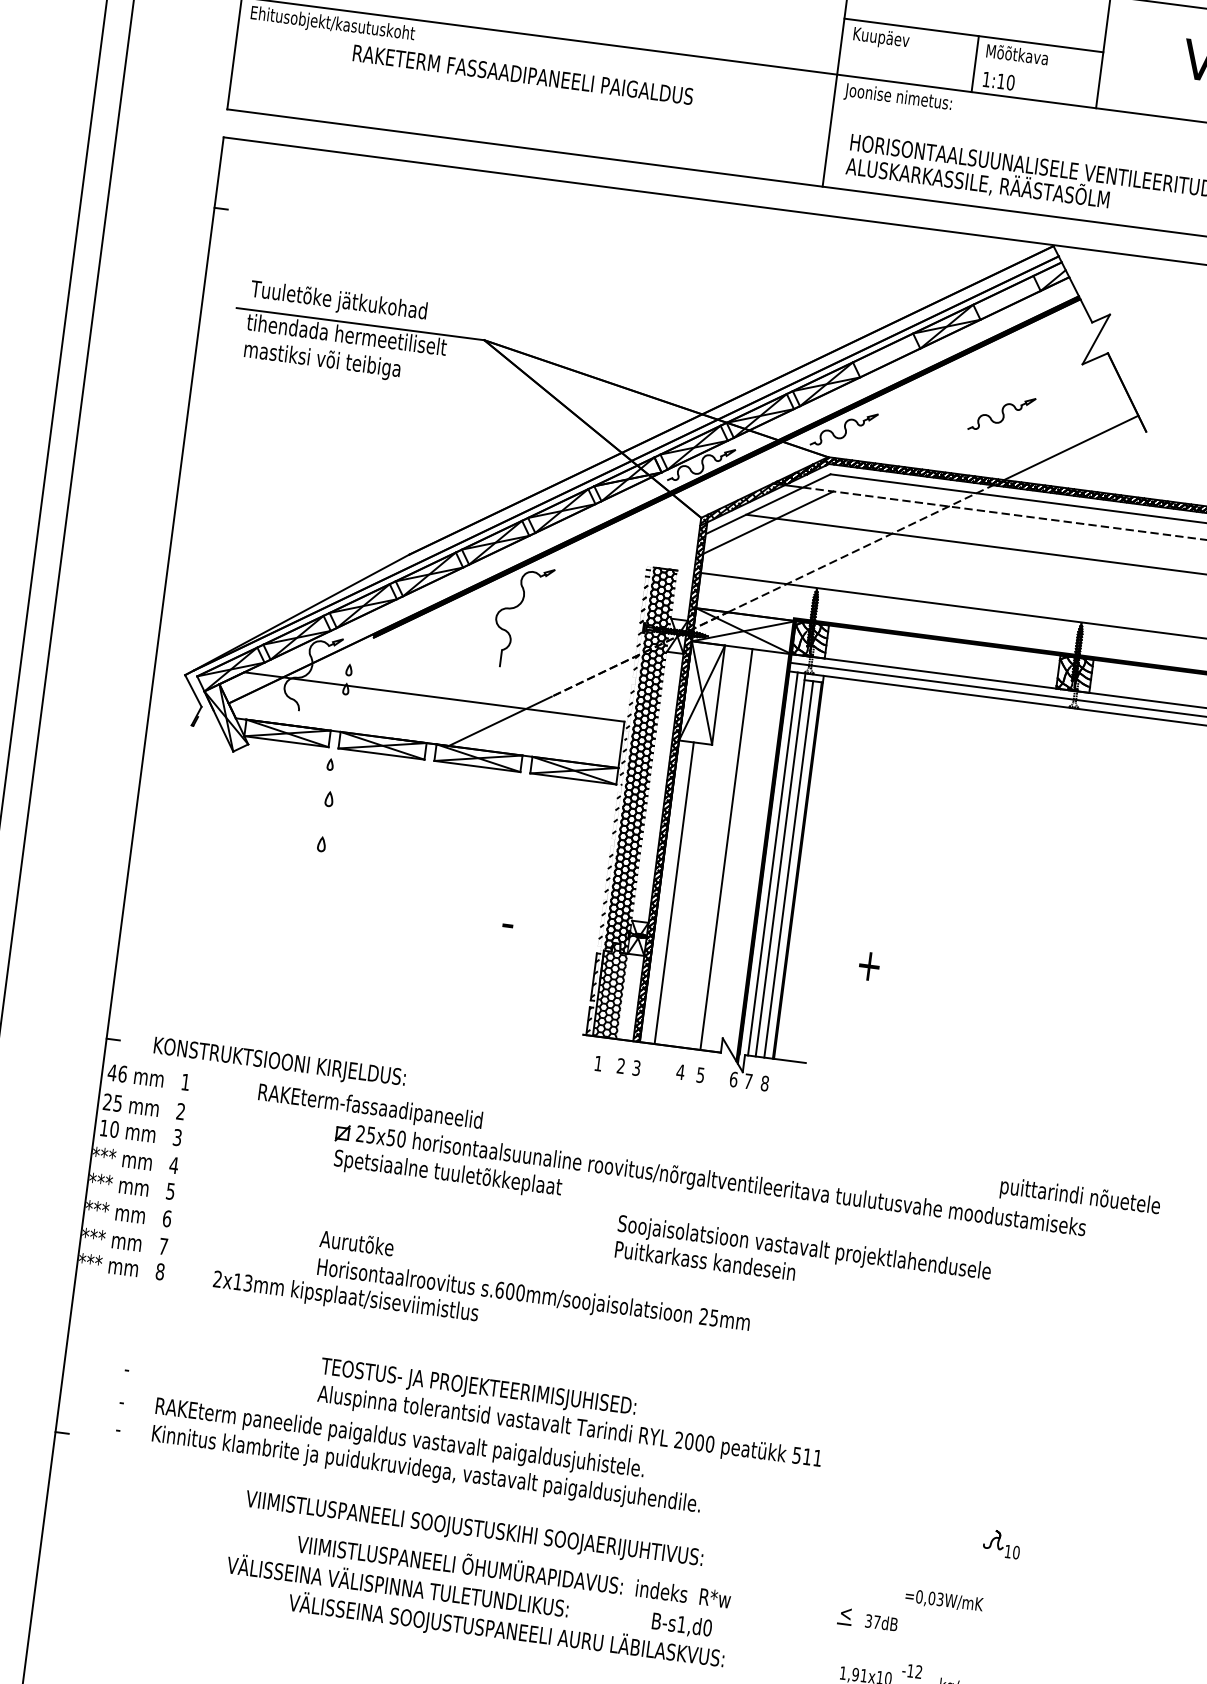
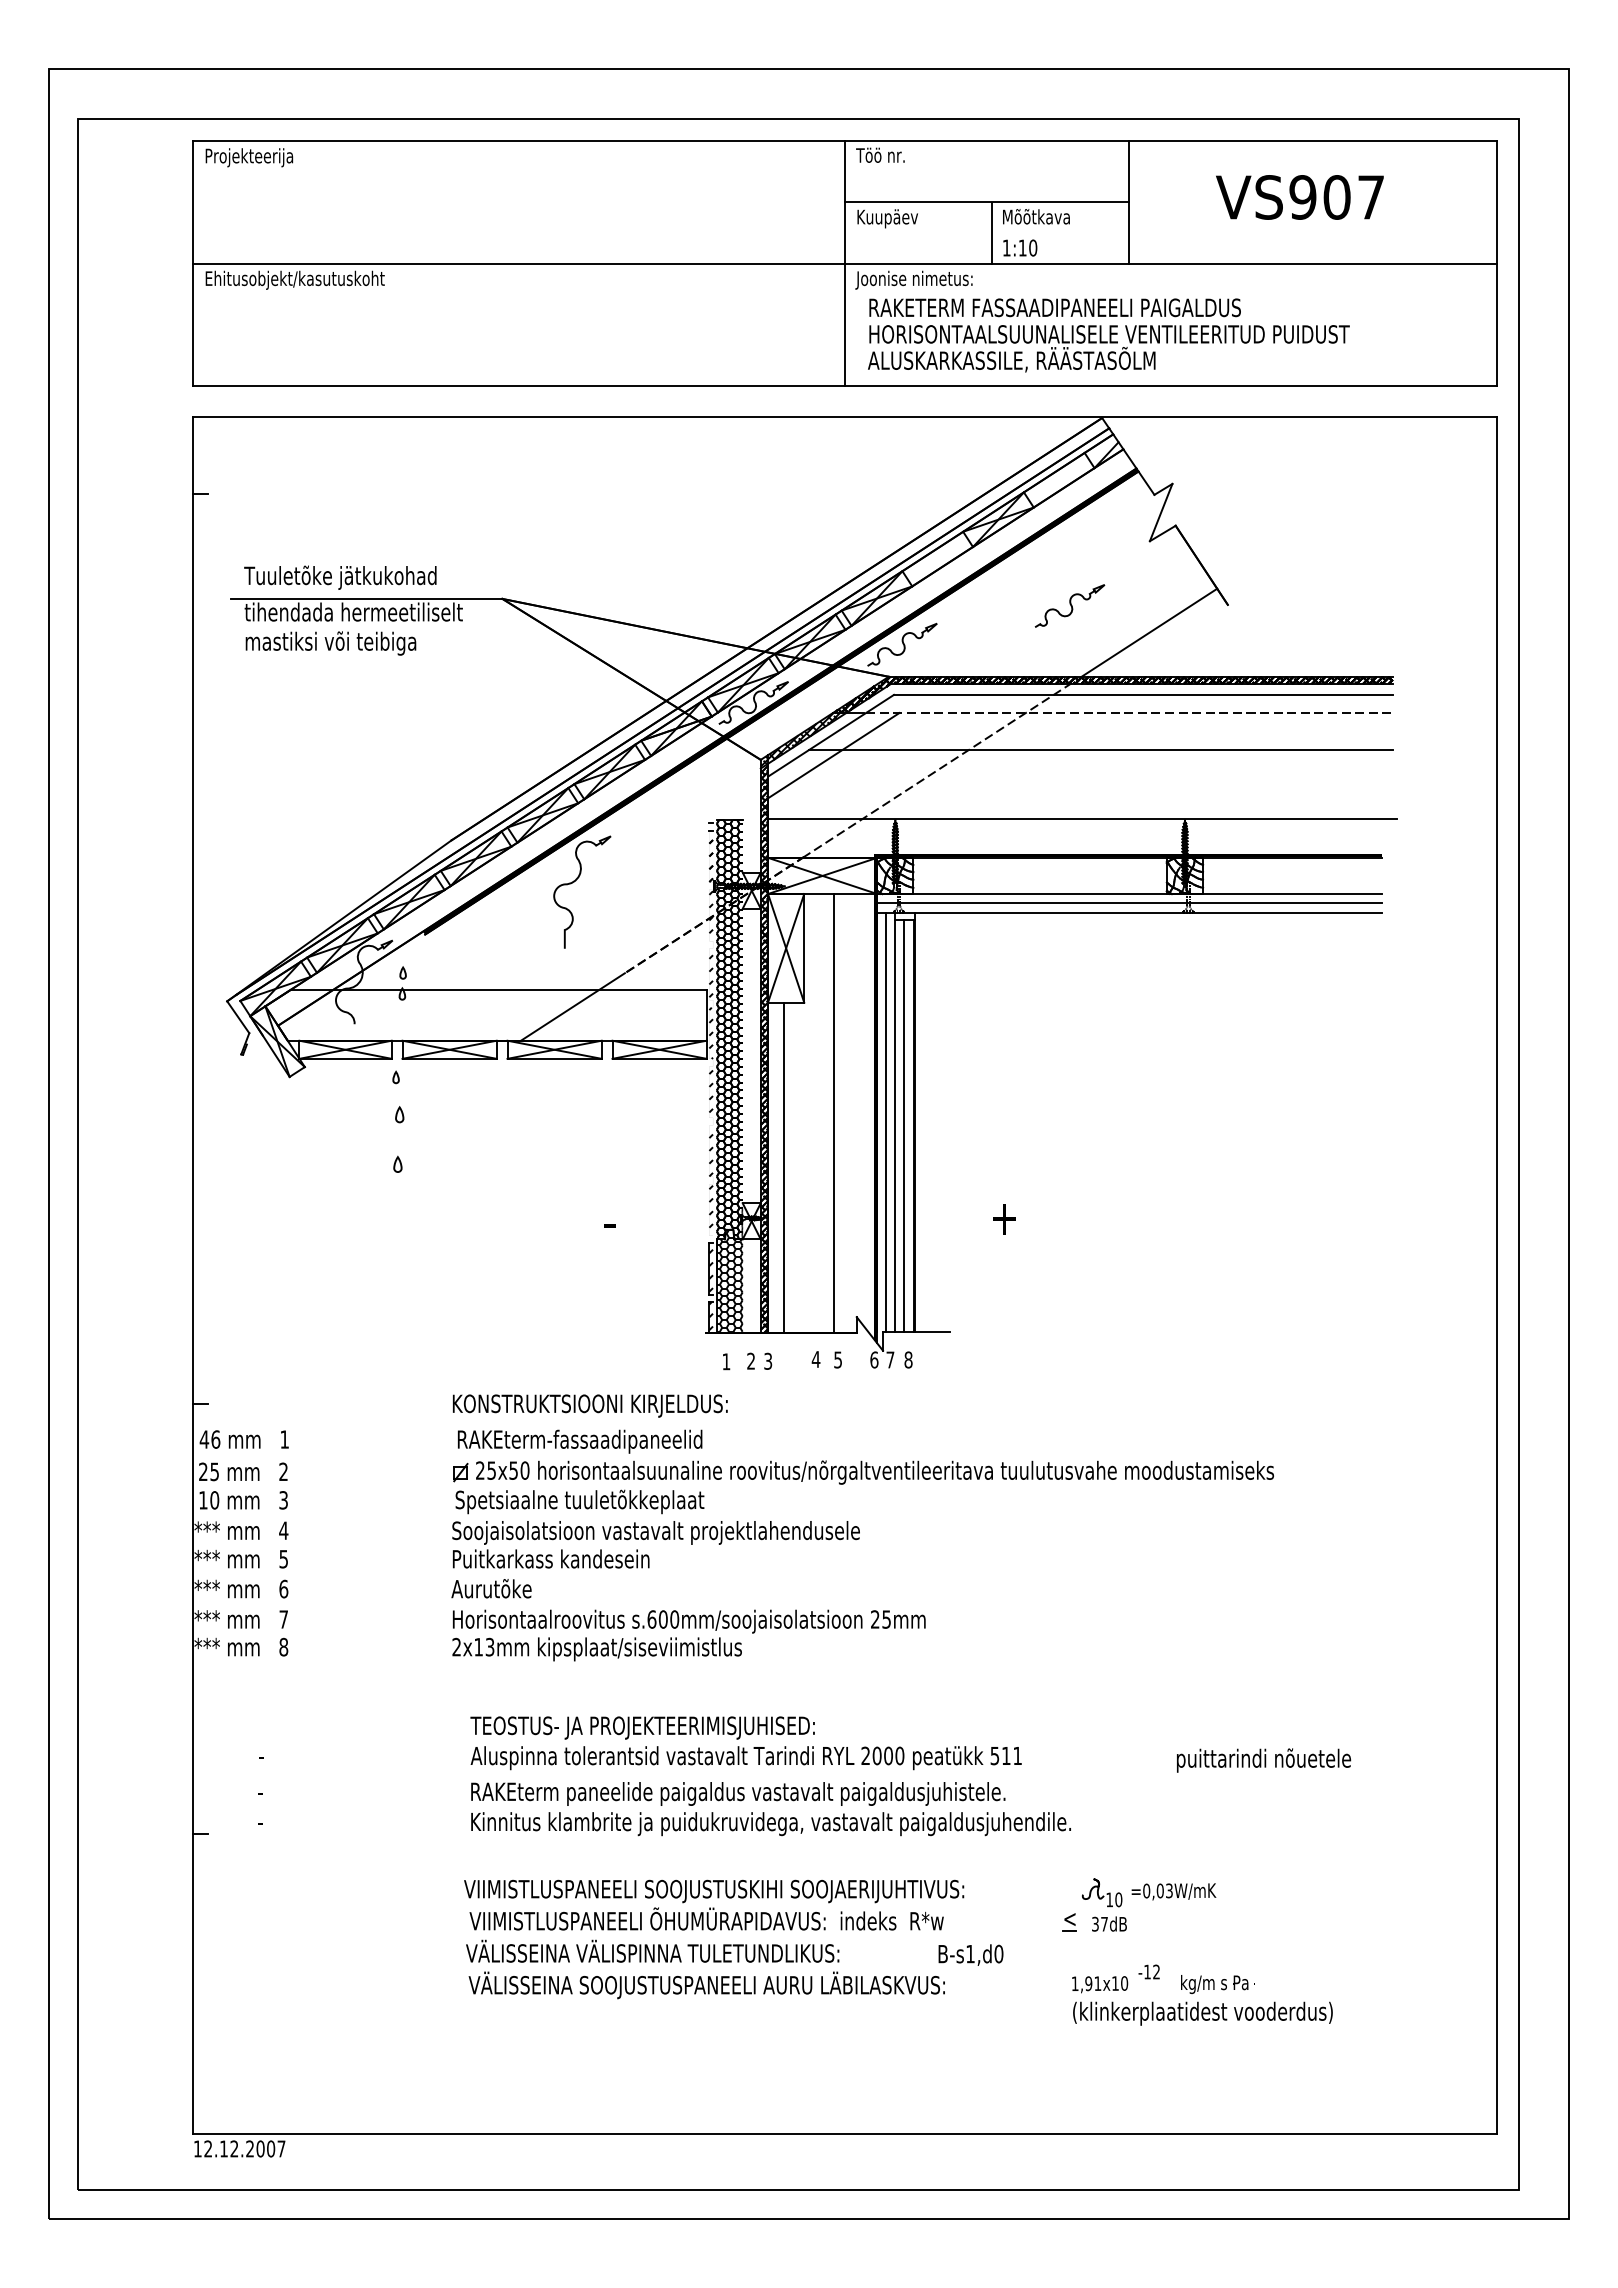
text: (522, 74) -> (1054, 307), moved
text: (279, 1062) -> (590, 1405), moved
text: (370, 1108) -> (580, 1441), moved
text: (1080, 1197) -> (1264, 1760), moved
text: (802, 1259) -> (655, 1544), moved
text: (345, 1297) -> (596, 1649), moved
text: (427, 1457) -> (770, 1809), moved
text: (474, 1530) -> (714, 1891), moved
part: (1002, 1544) -> (1102, 1892), moved
text: (398, 1584) -> (652, 1950), moved
text: (681, 1624) -> (970, 1954), moved

